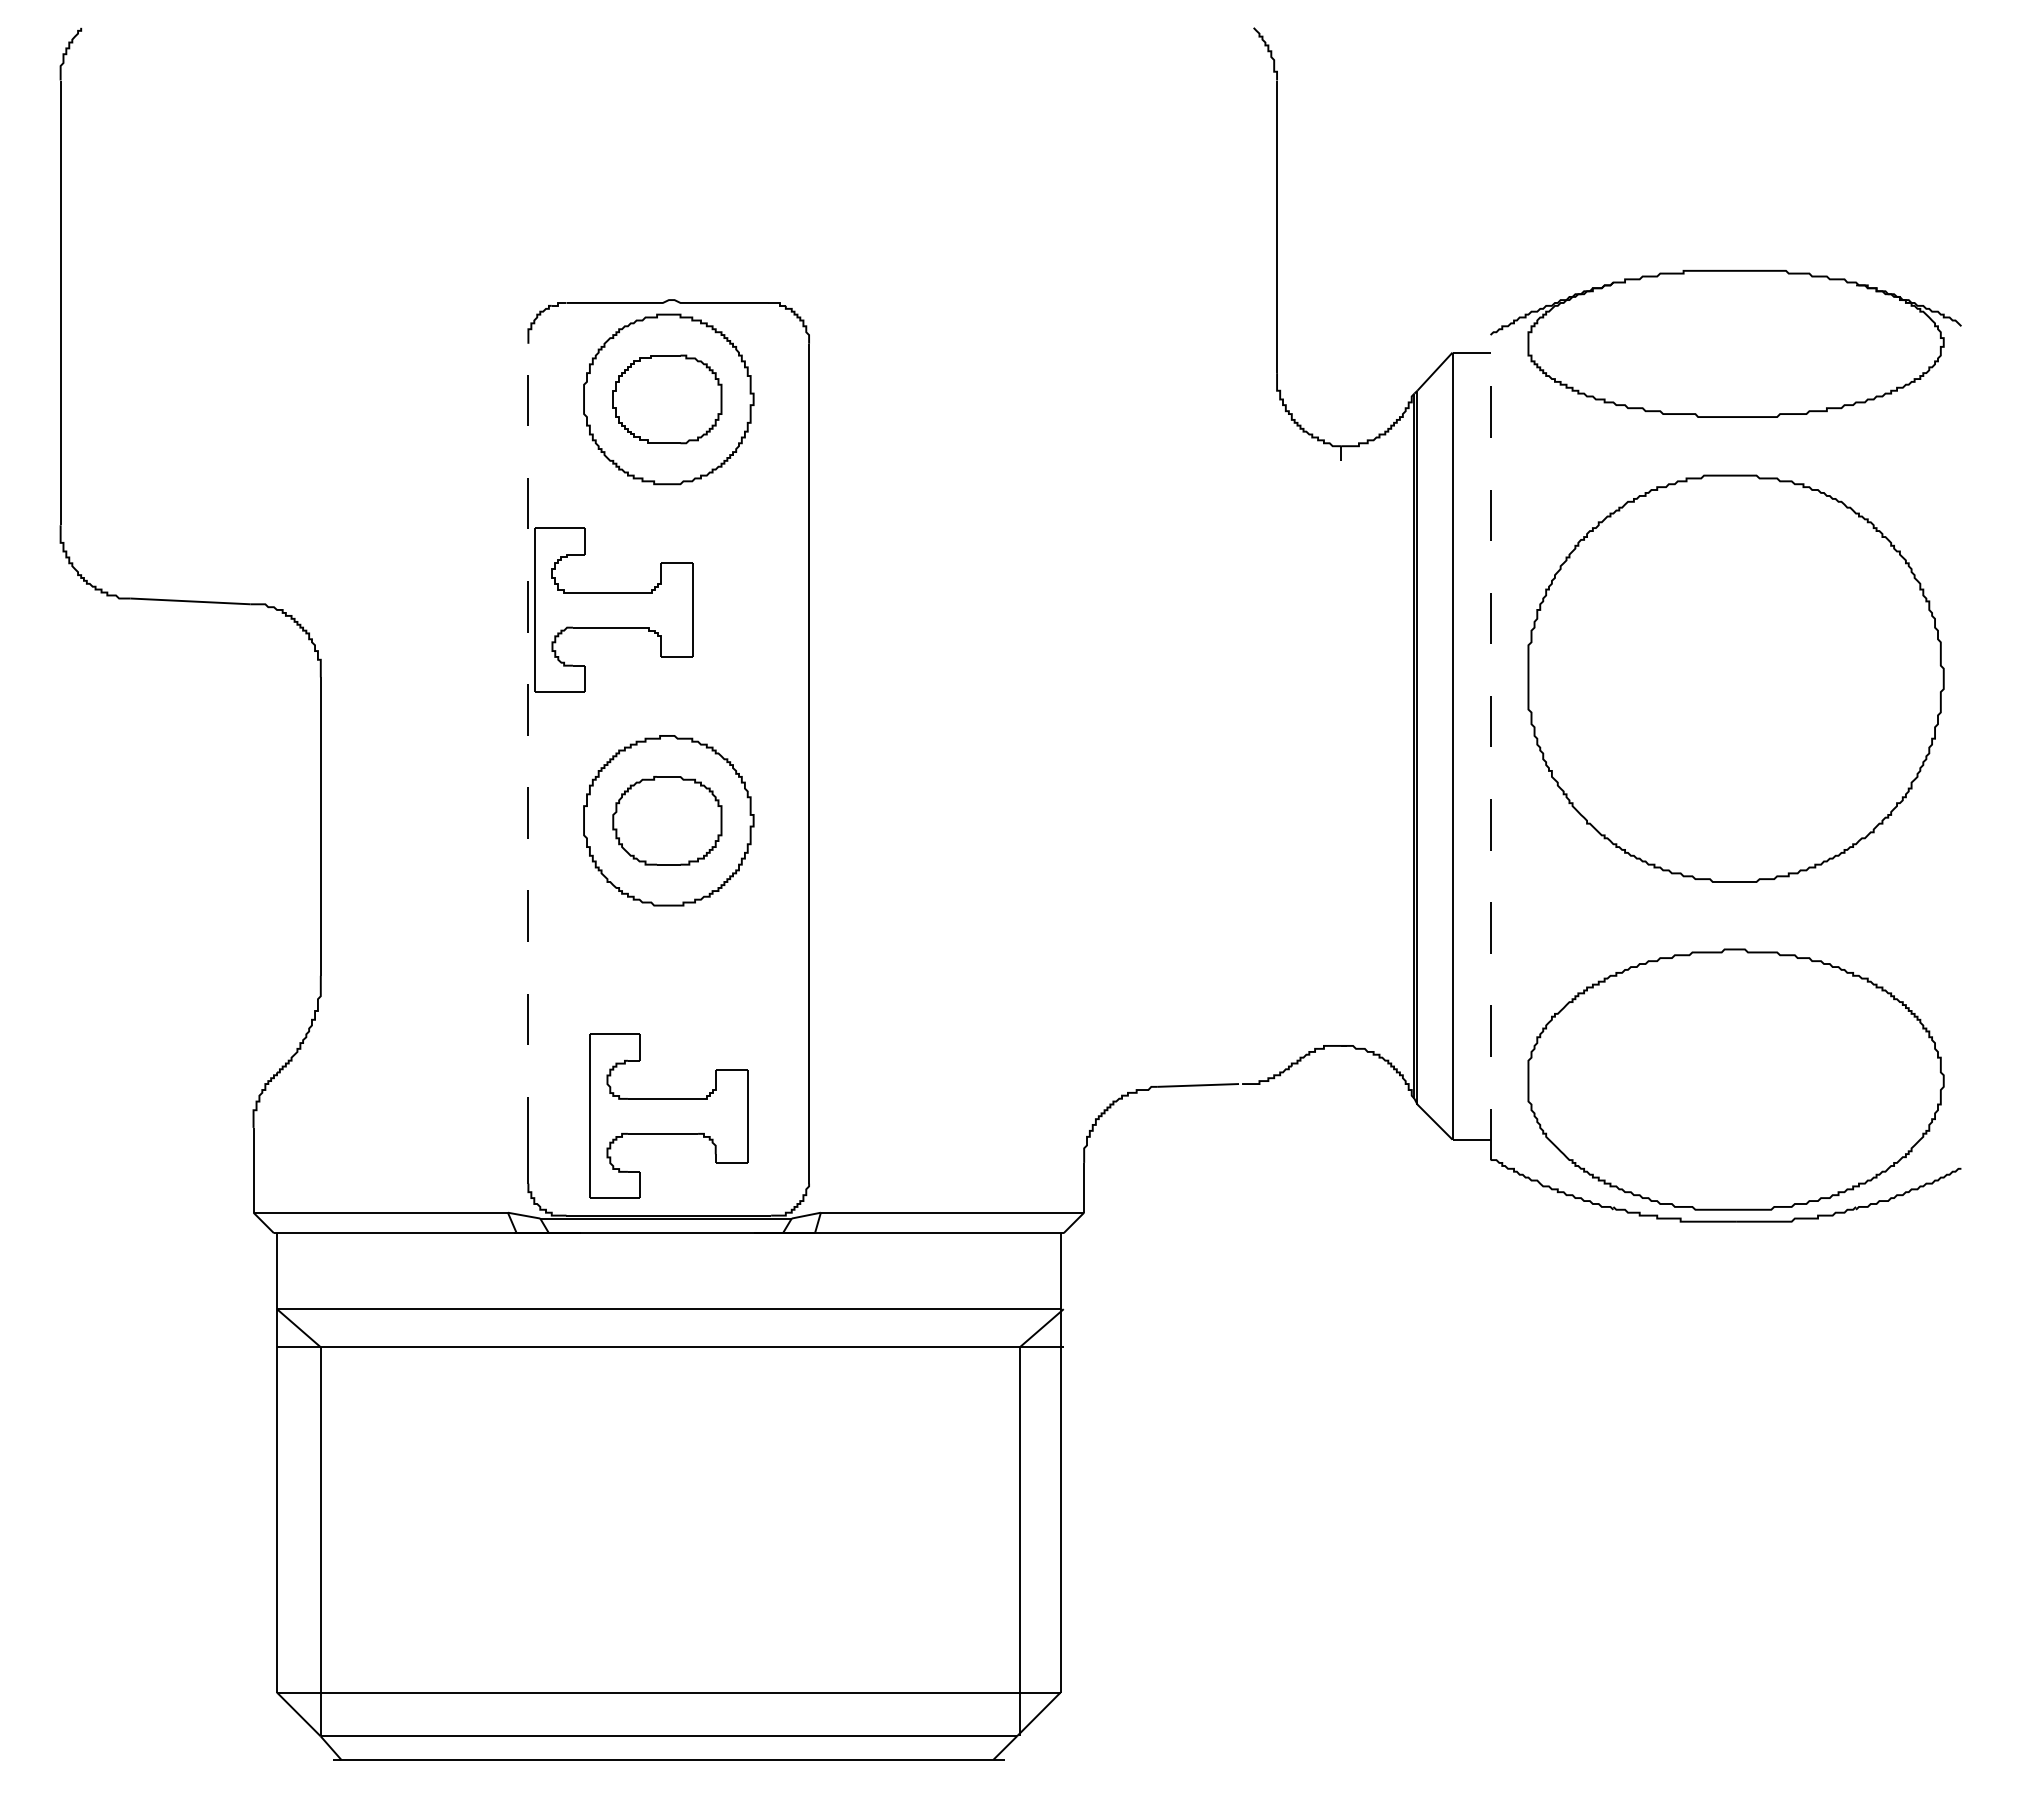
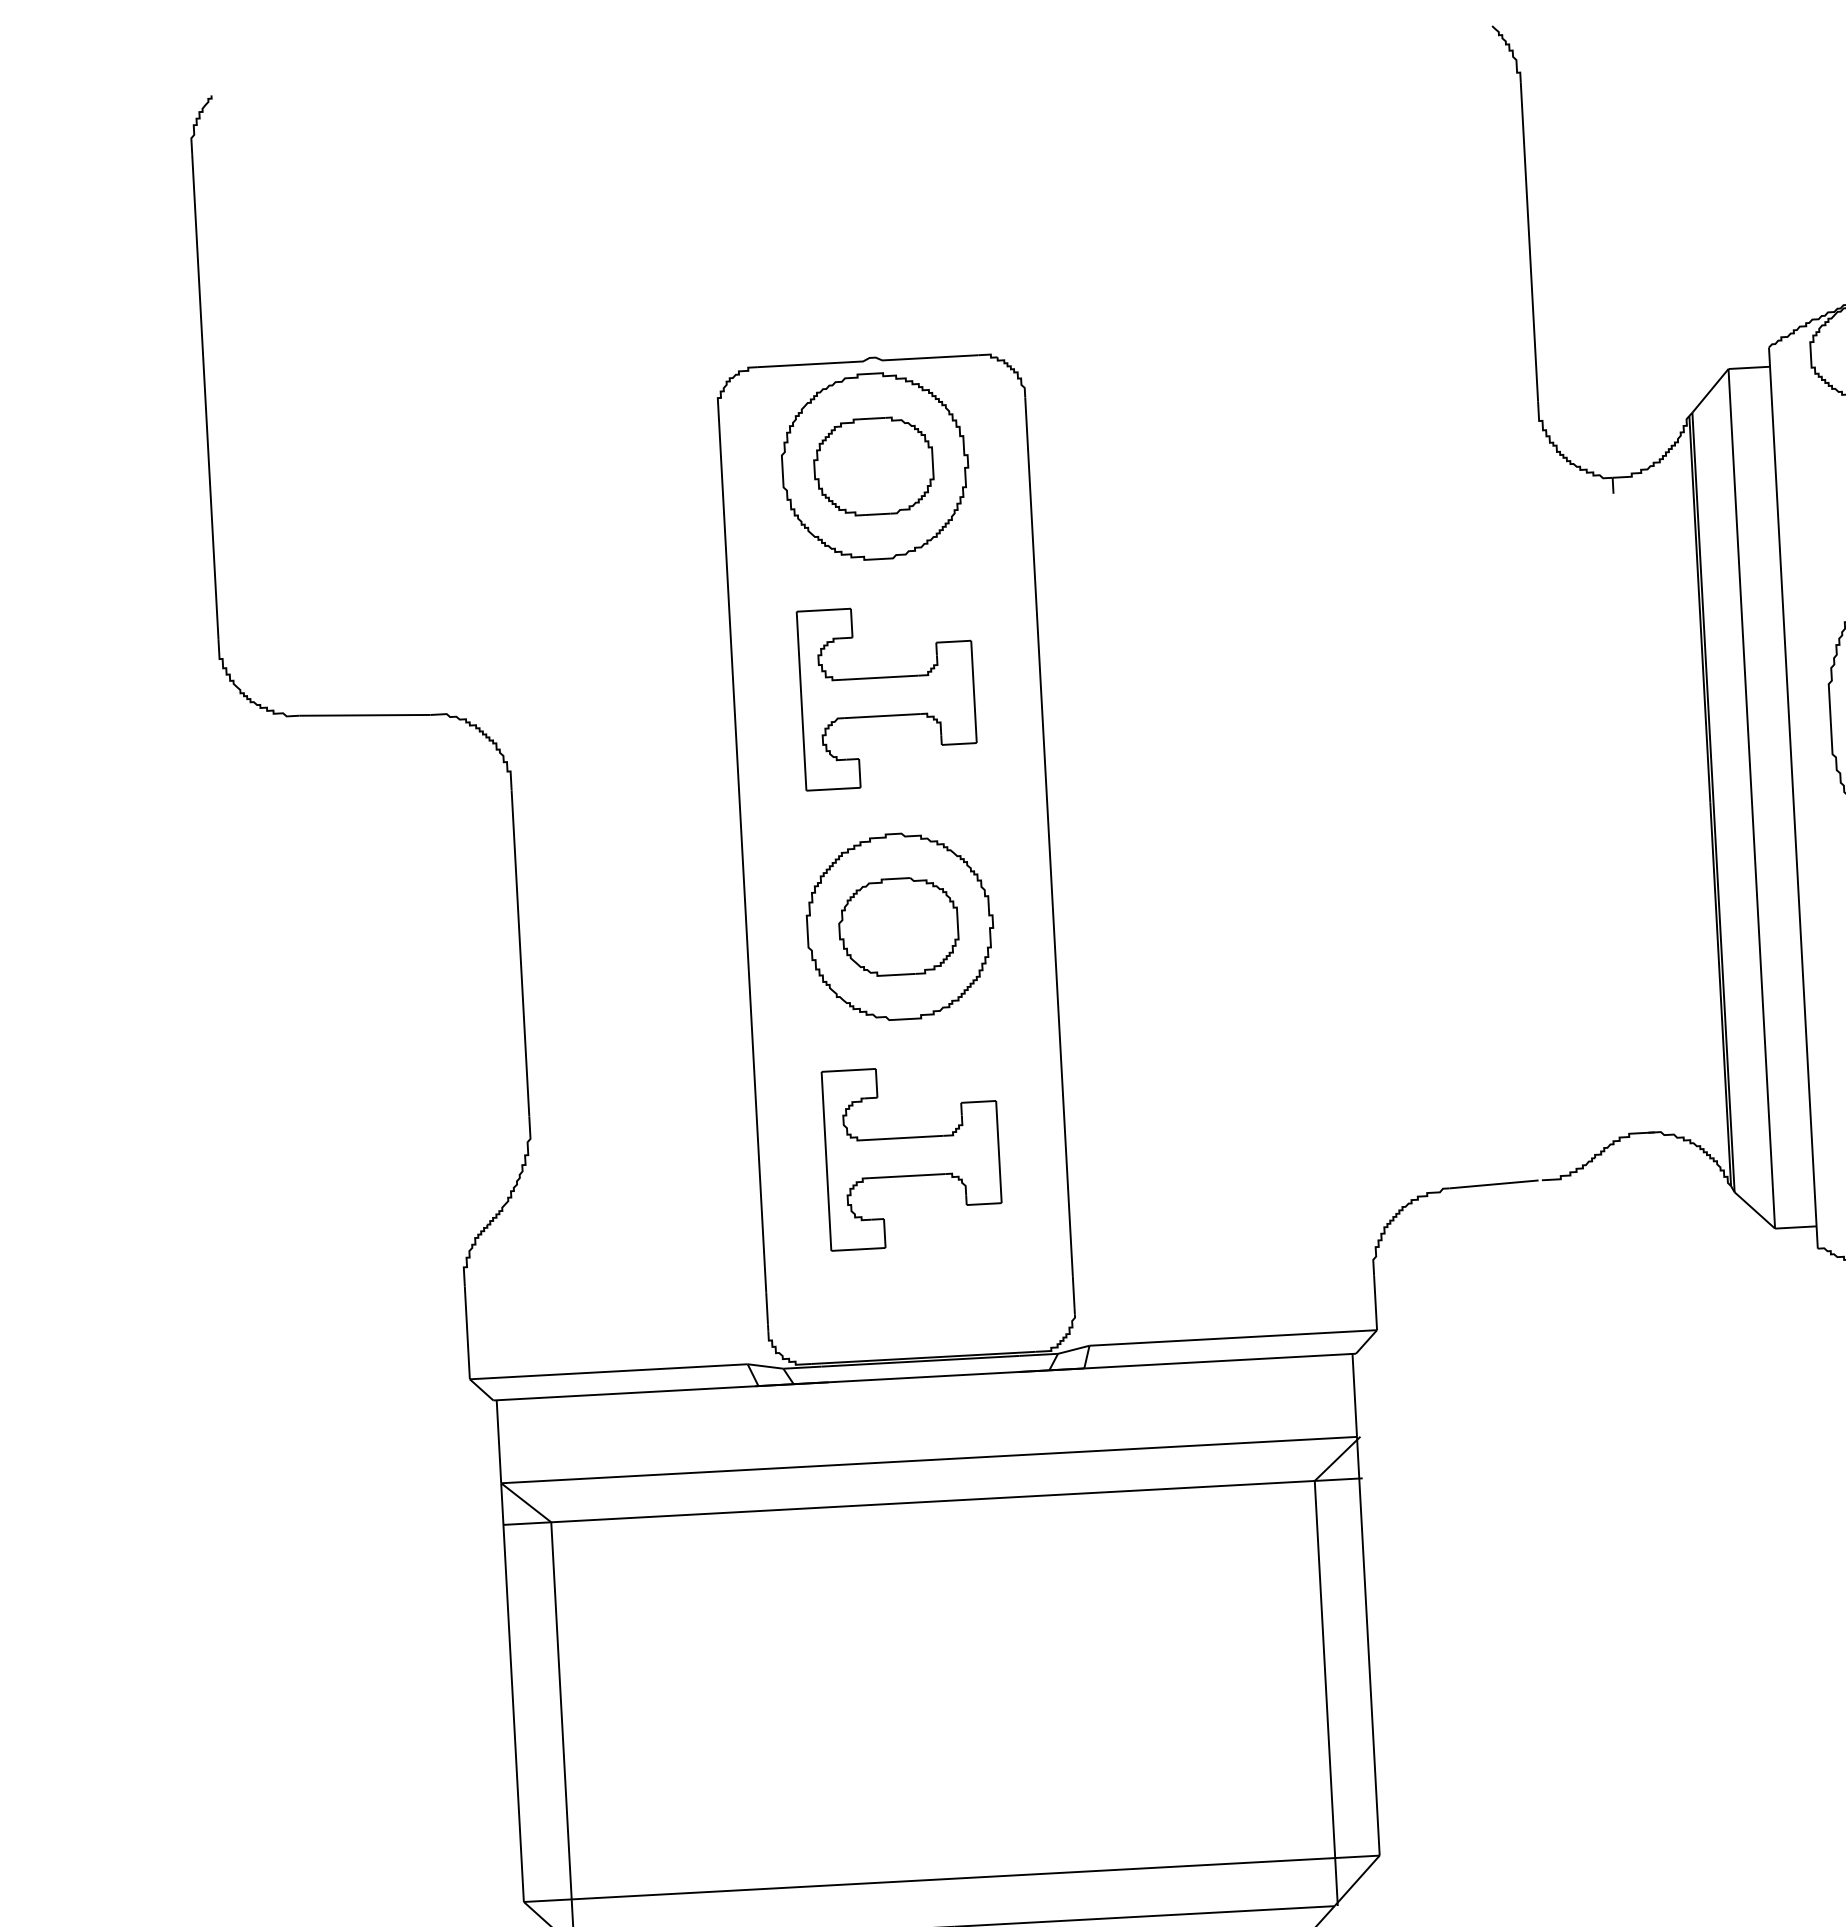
part: (613, 609) -> (887, 695), moved
line: (528, 745) -> (742, 852), dashed -> solid
line: (1490, 747) -> (1793, 798), dashed -> solid
part: (668, 1115) -> (912, 1155), moved

